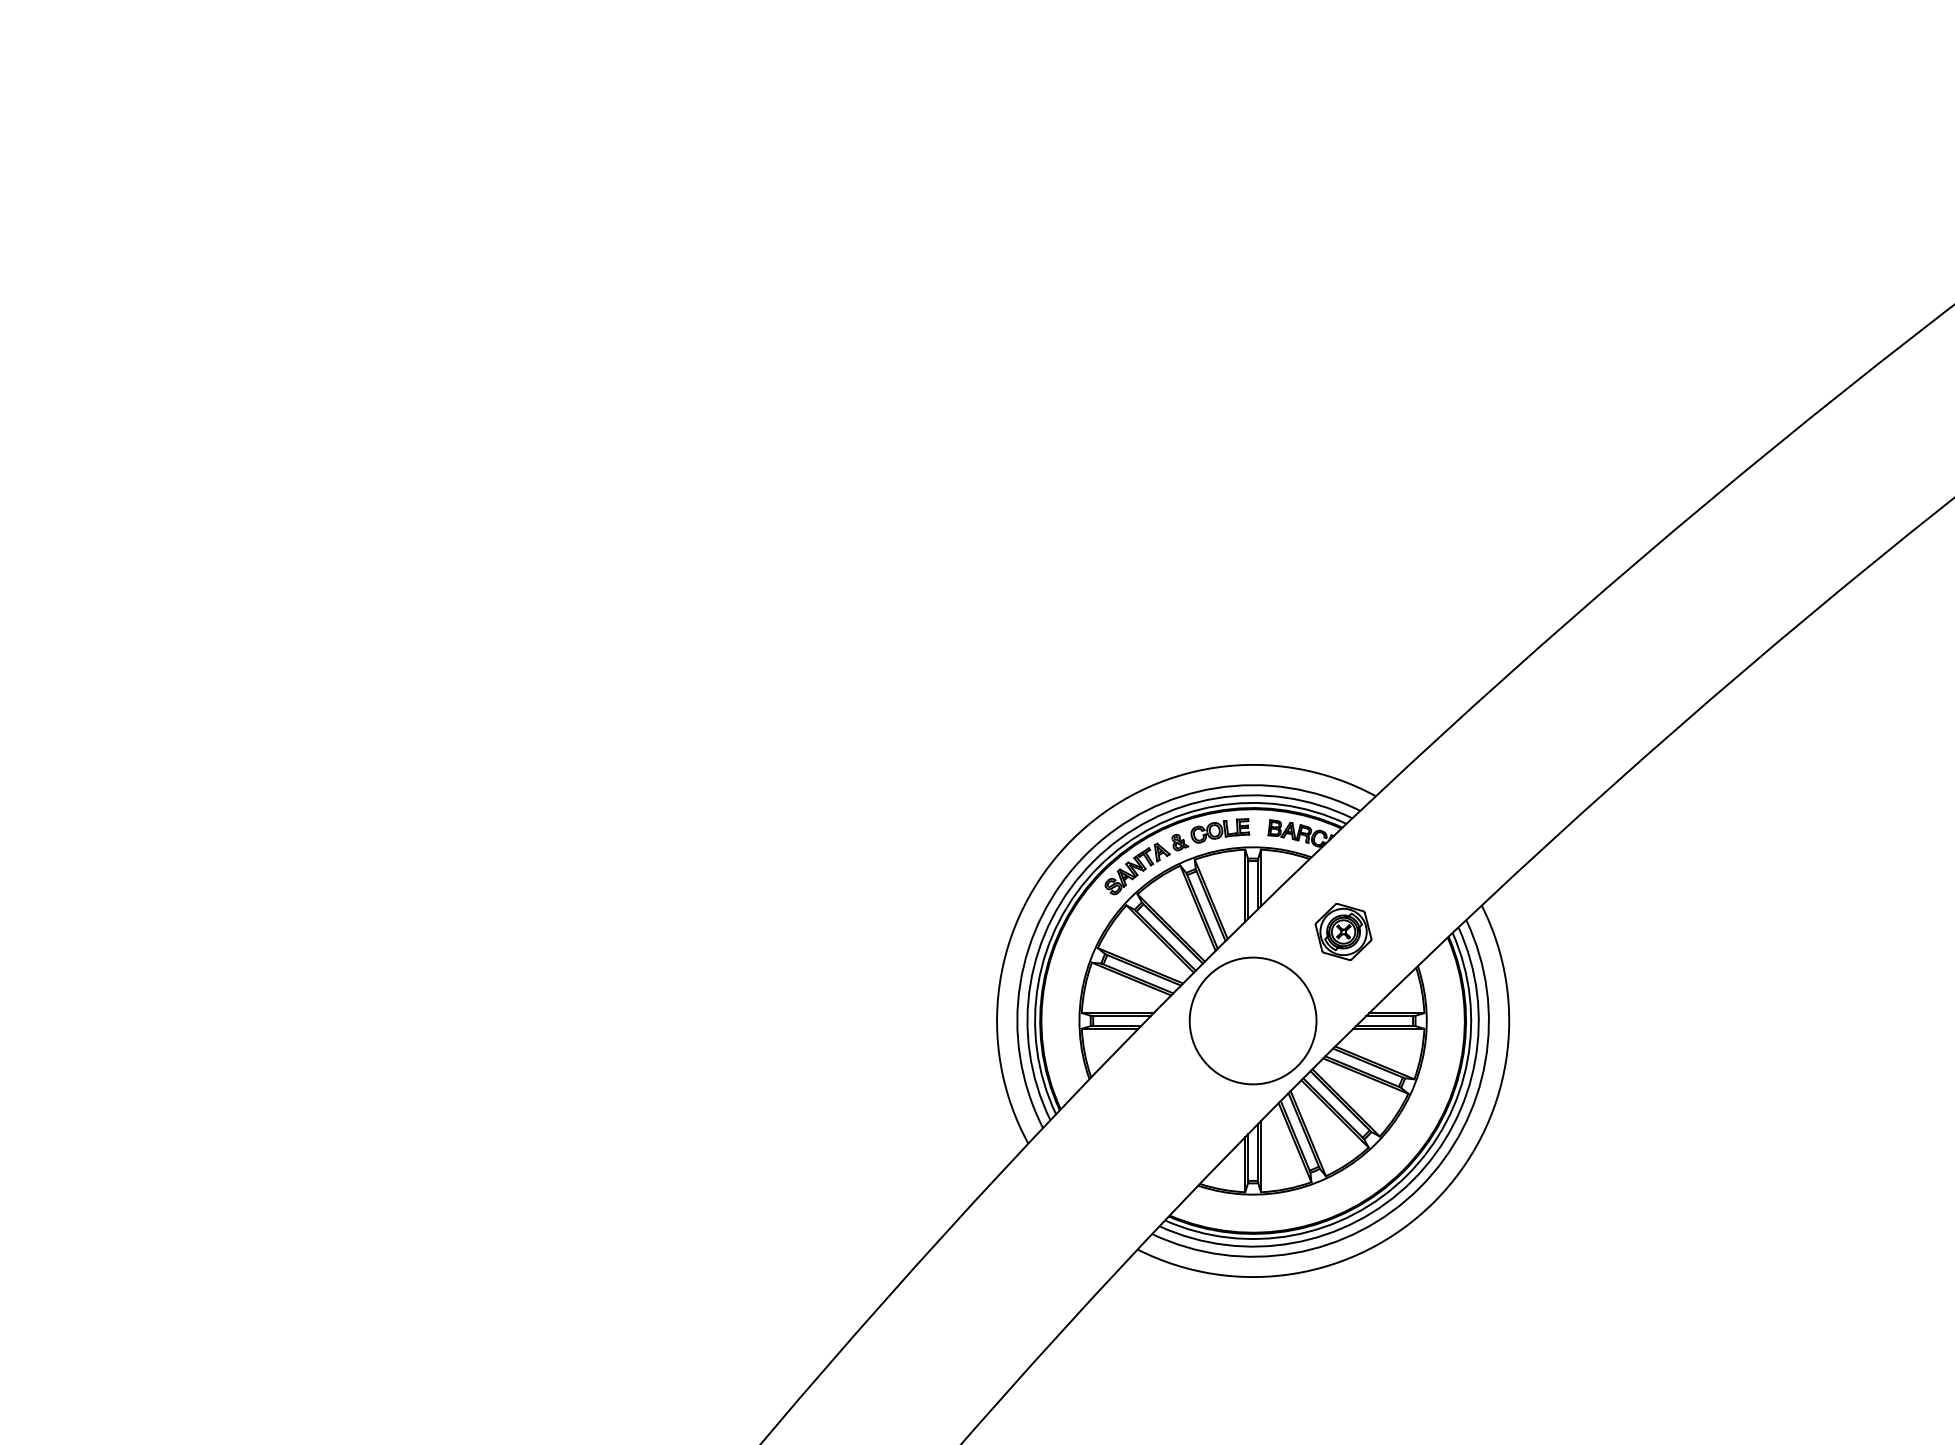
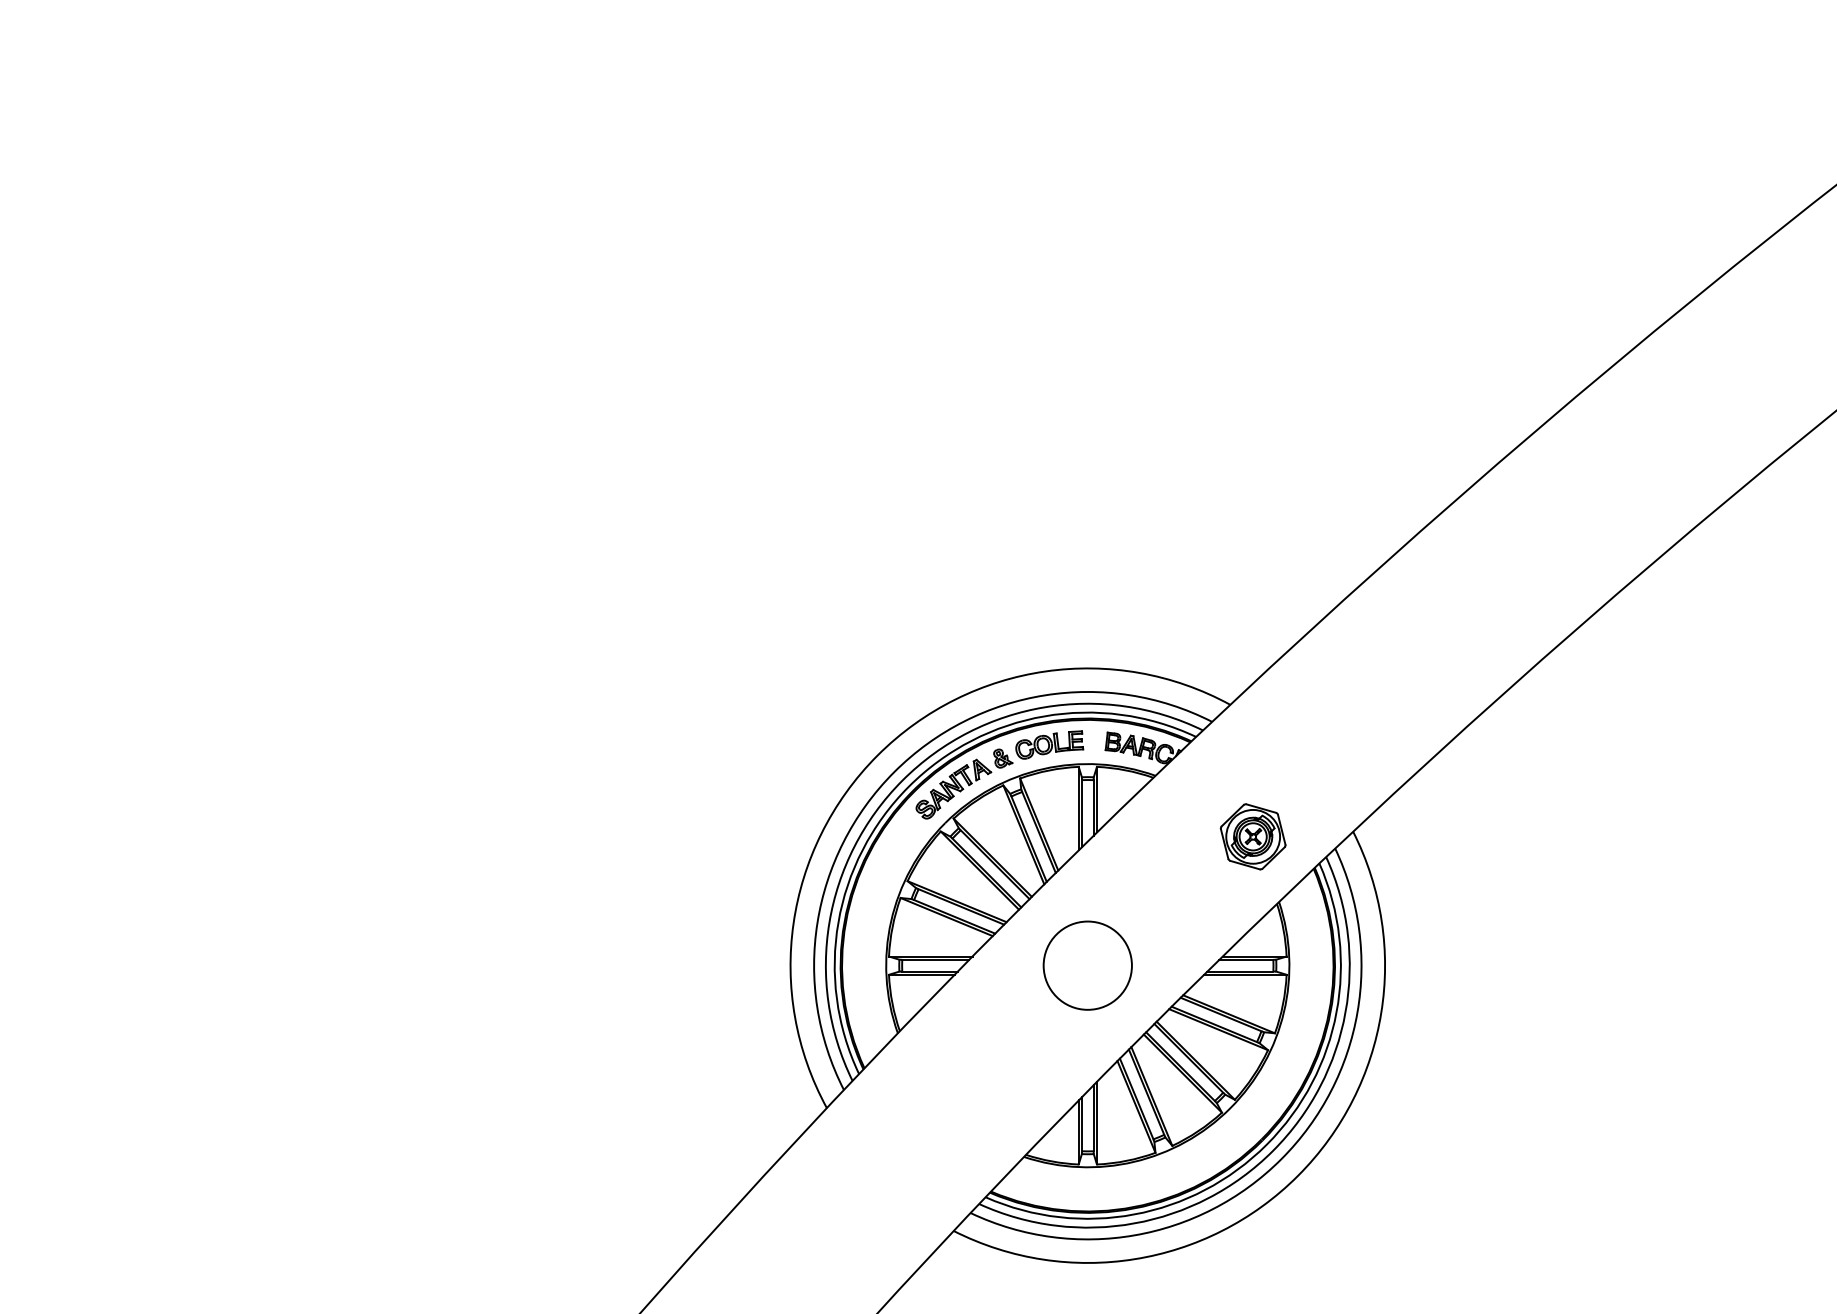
part: (1343, 931) -> (1253, 836), moved
circle: (1252, 1020) -> (1087, 965), size x0.6

